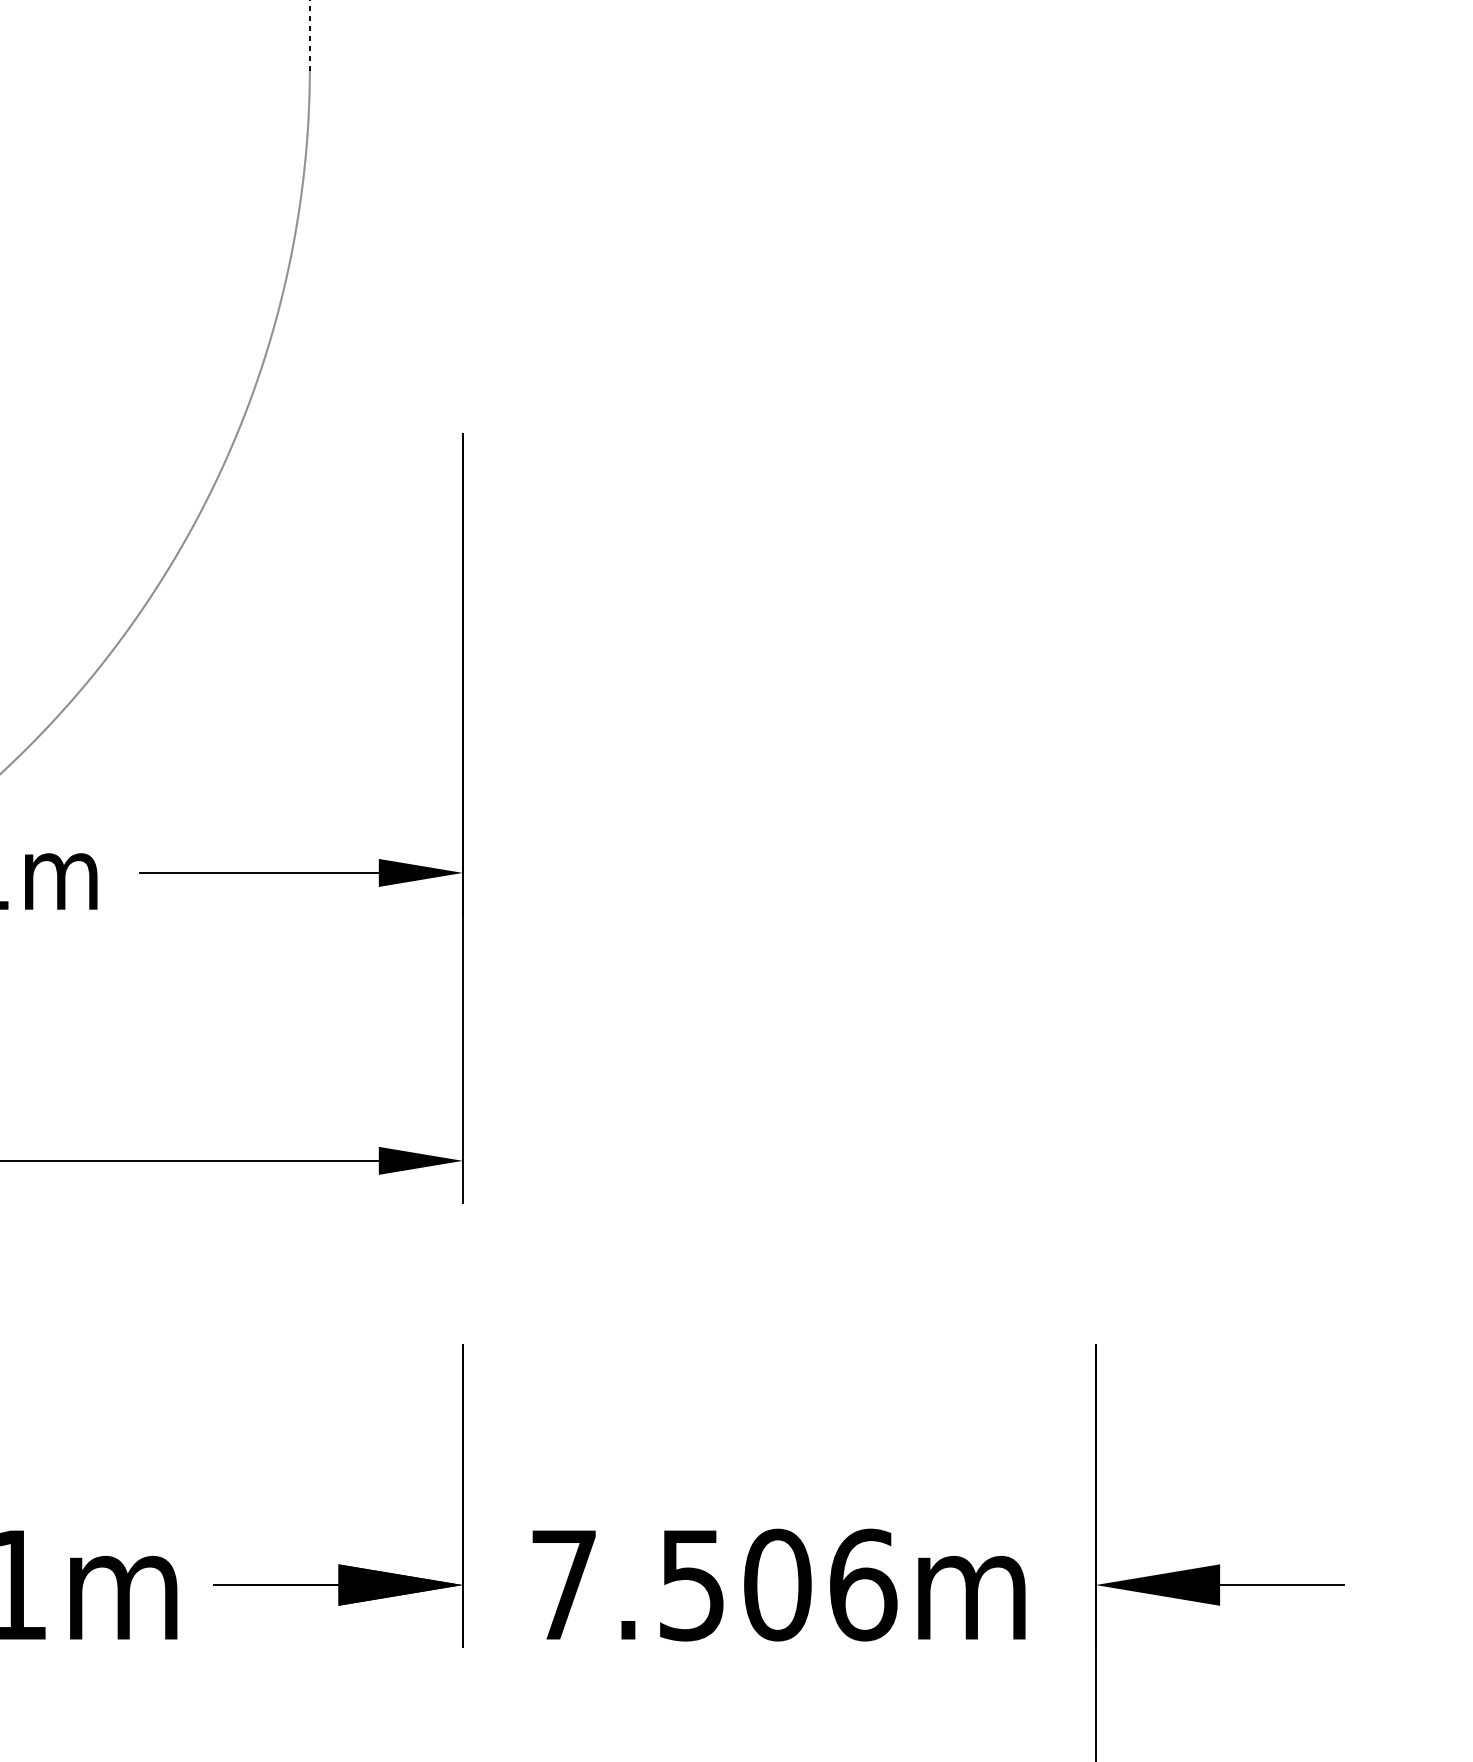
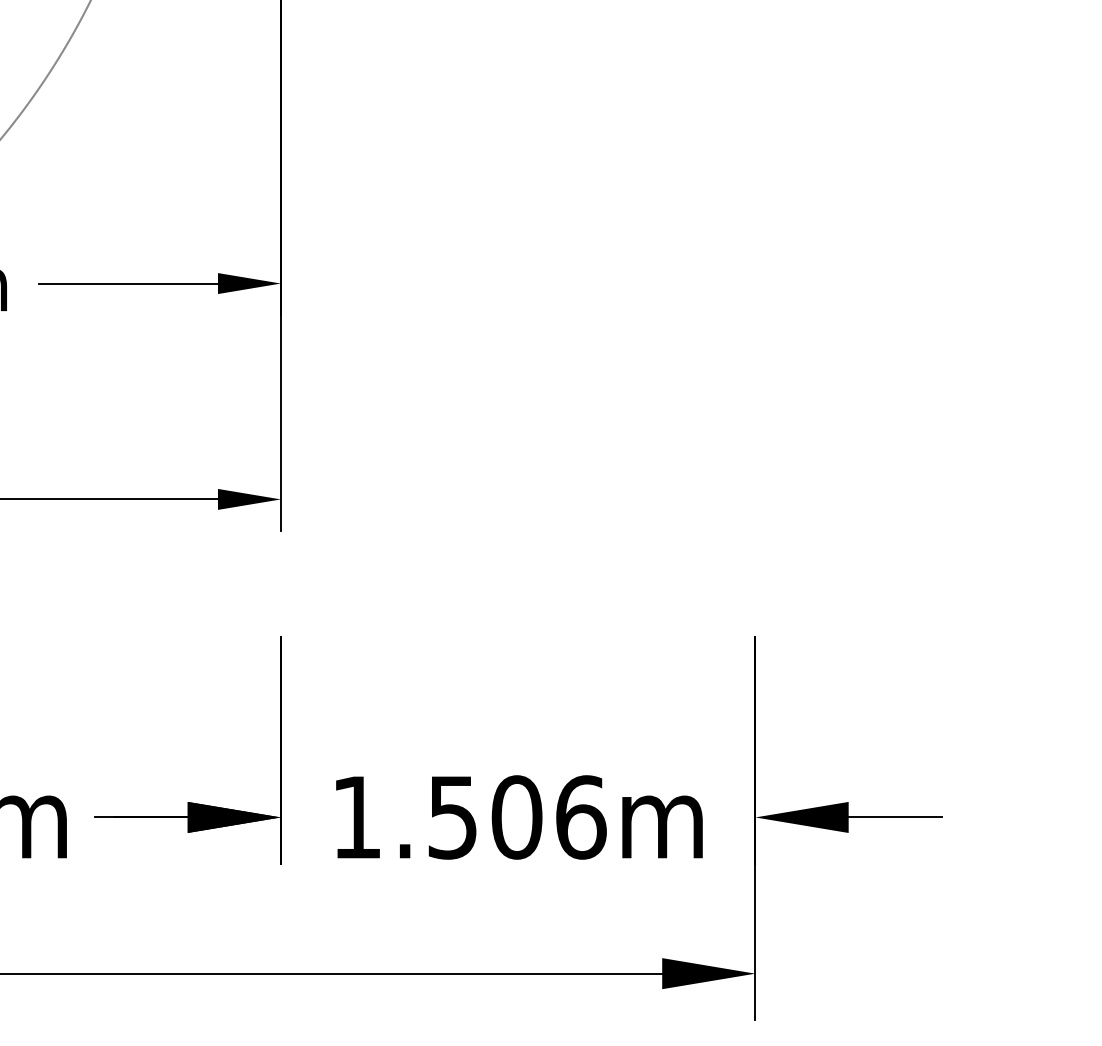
text: (563, 1584) -> (356, 817), 7.506m -> 1.506m

